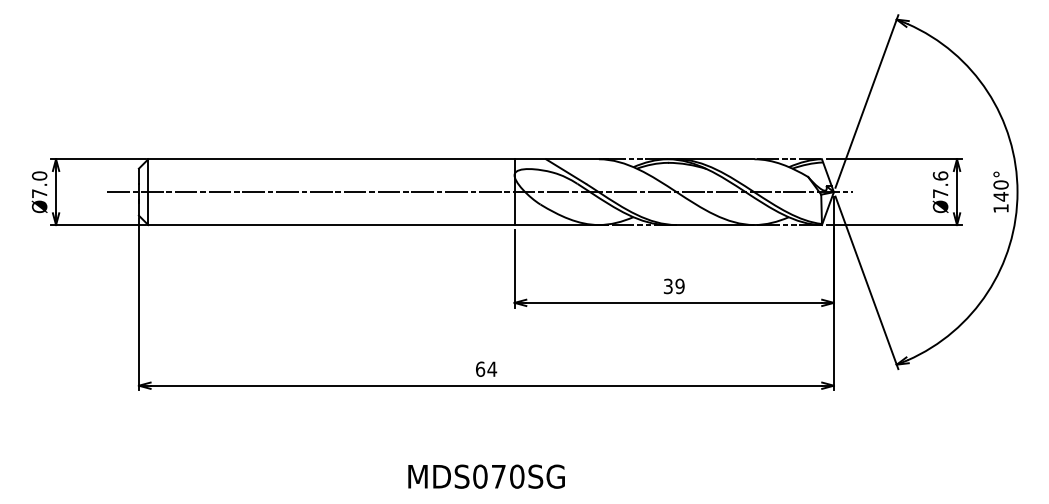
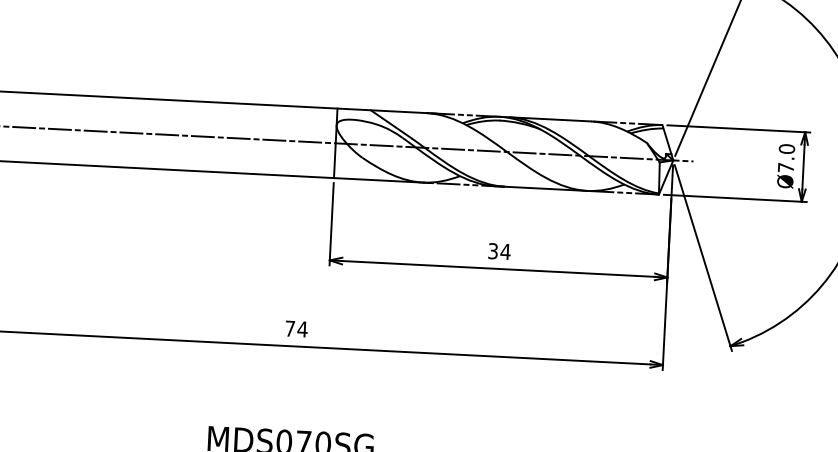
text: (940, 175) -> (786, 148), Ø7.6 -> Ø7.0
text: (679, 286) -> (505, 251), 39 -> 34
text: (480, 368) -> (290, 327), 64 -> 74

